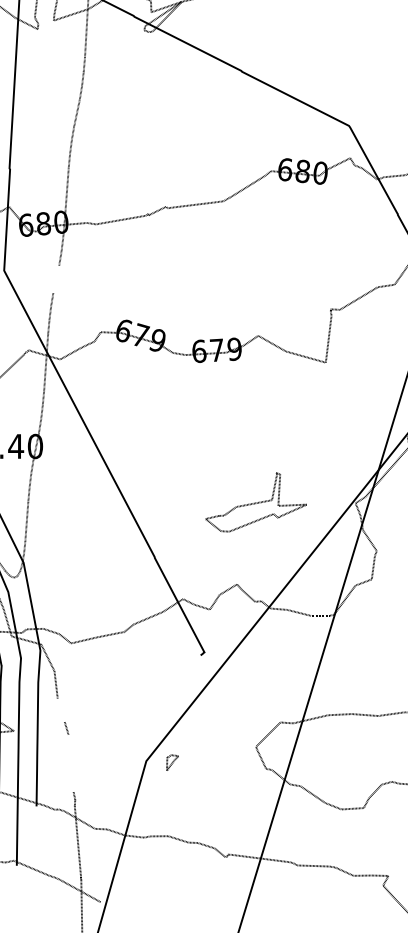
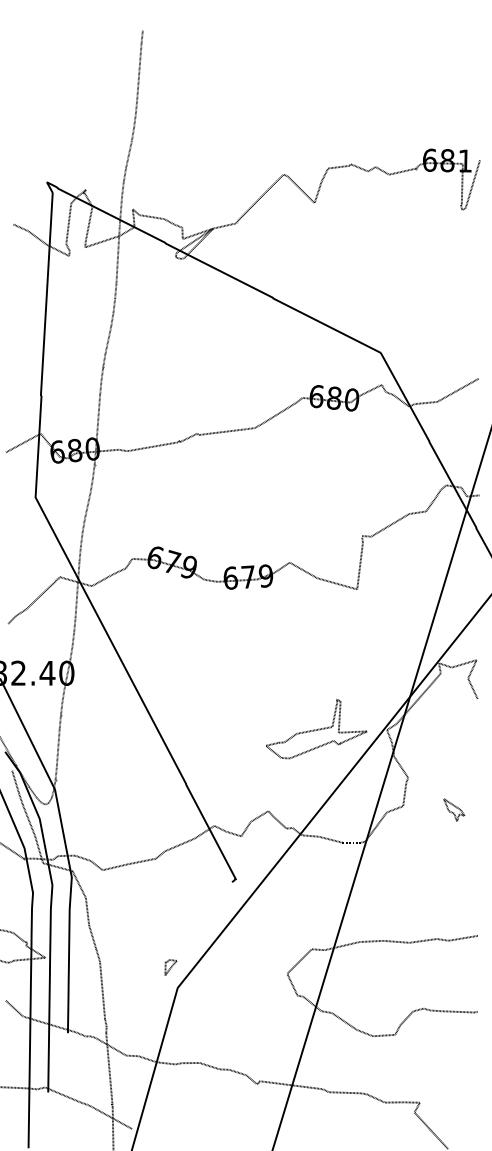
line: (56, 278) -> (87, 505), added
part: (256, 502) -> (316, 729), moved
line: (61, 709) -> (92, 936), added
line: (71, 762) -> (102, 989), added
part: (172, 762) -> (170, 967), moved

